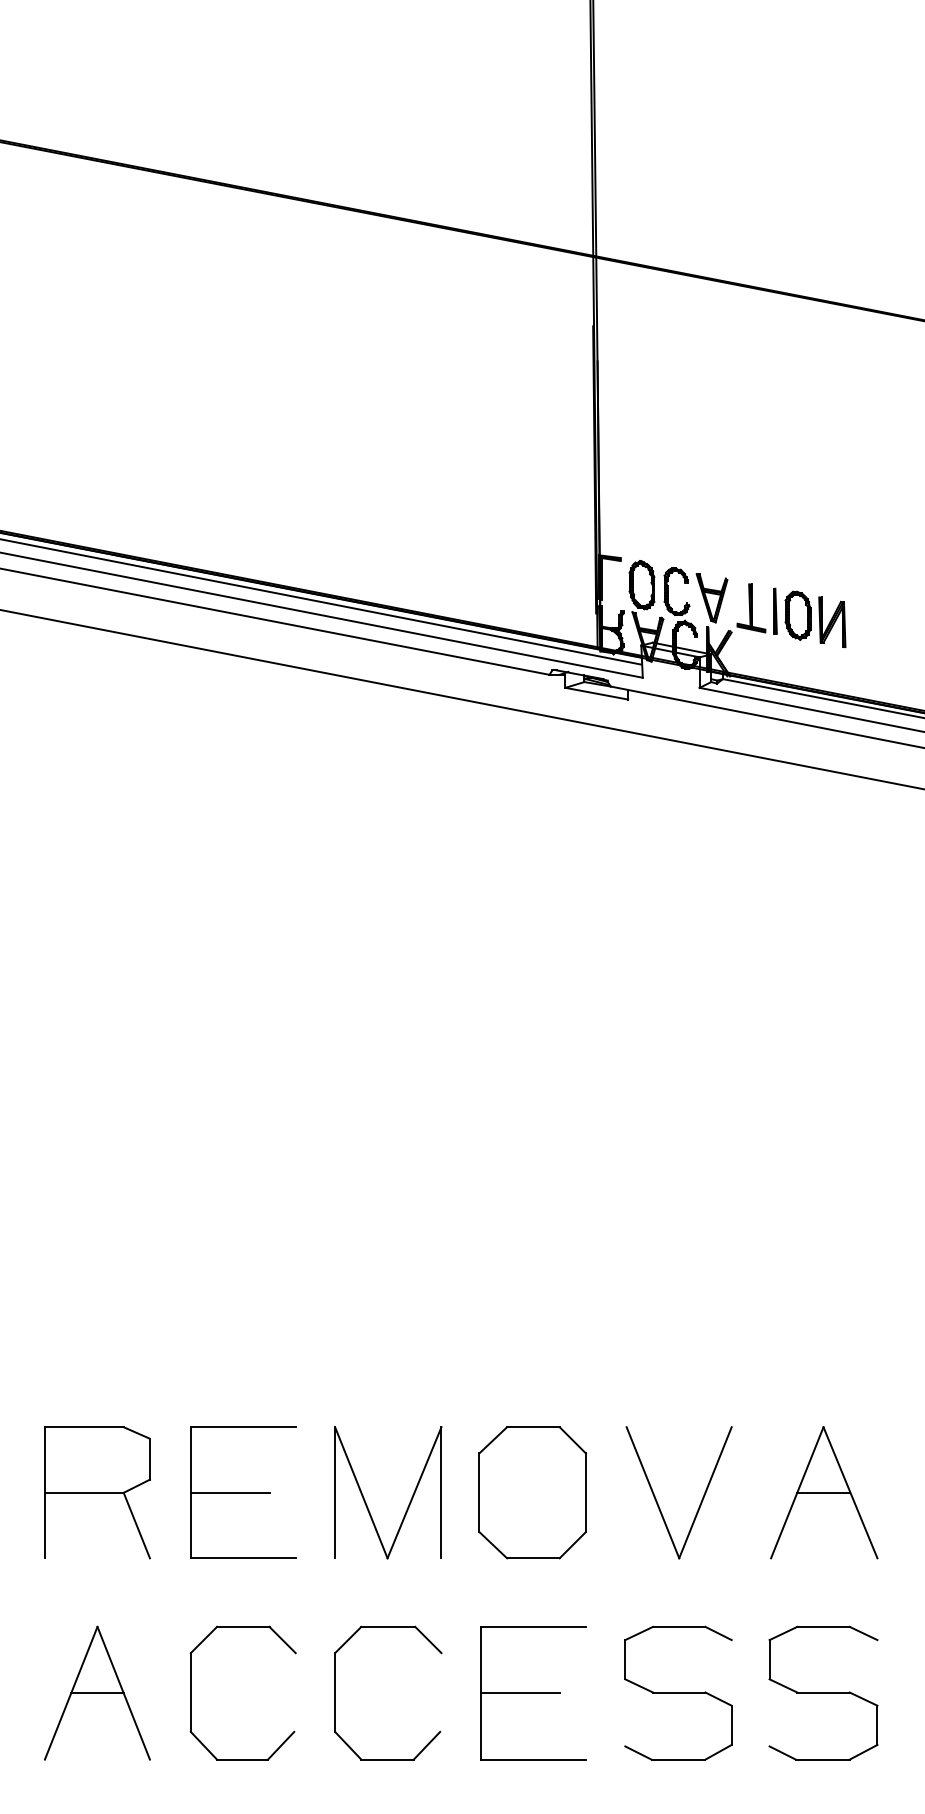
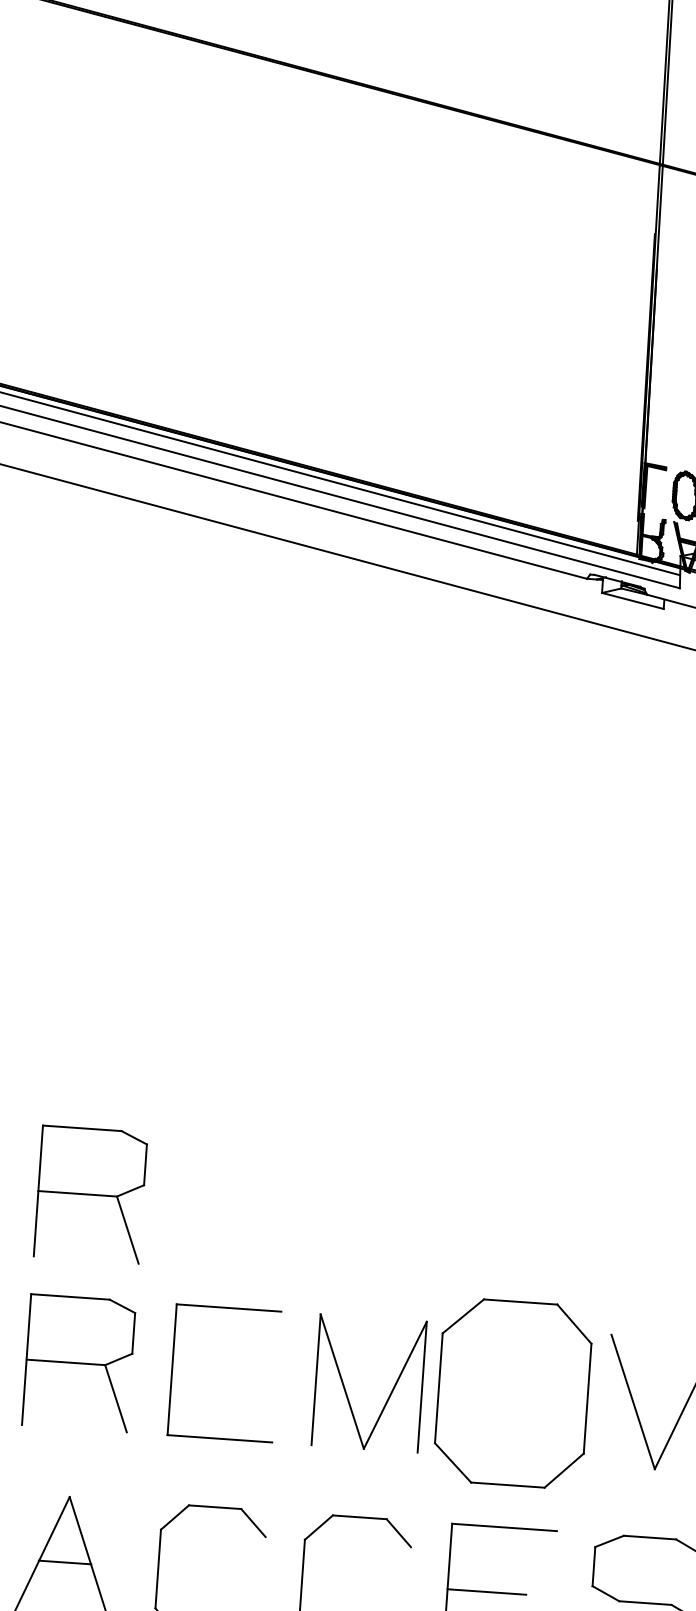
part: (97, 1323) -> (90, 1194), added
line: (229, 1492) -> (210, 1372), removed
part: (532, 1492) -> (513, 1393), size x1.4

